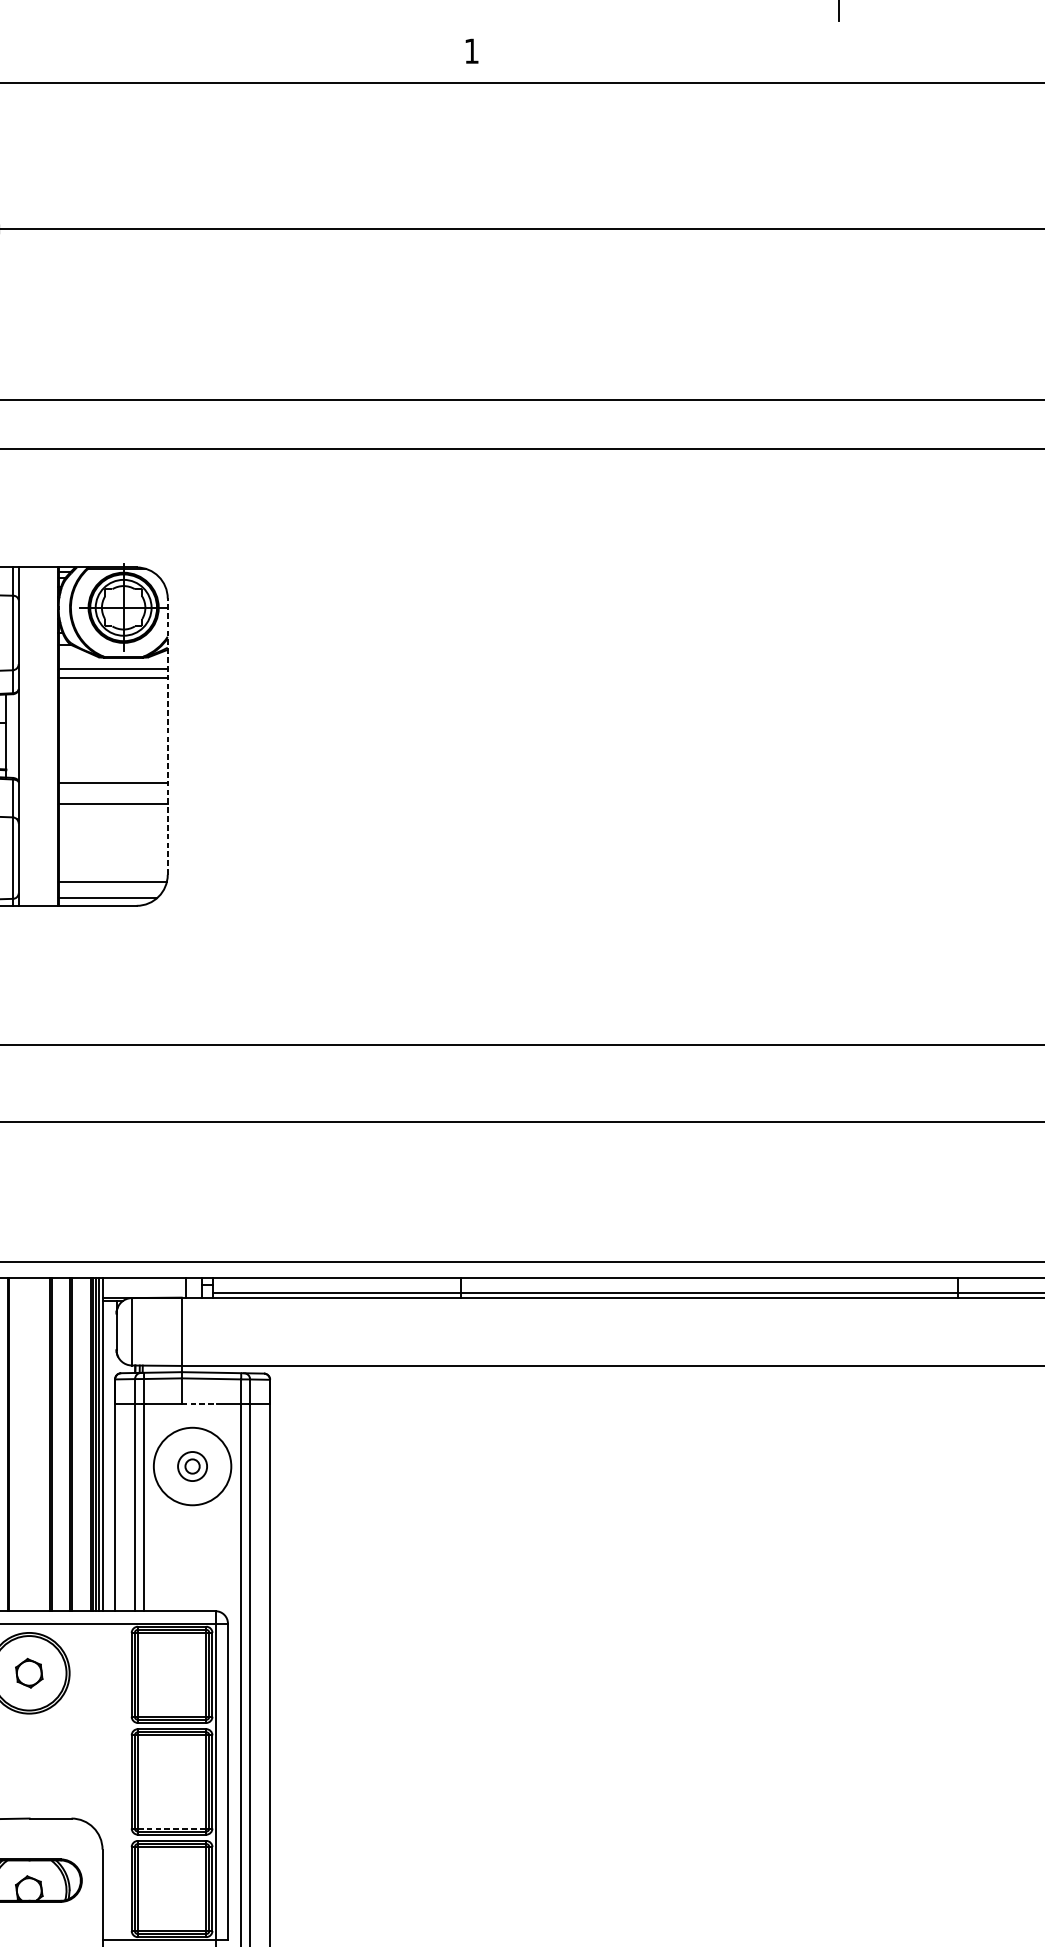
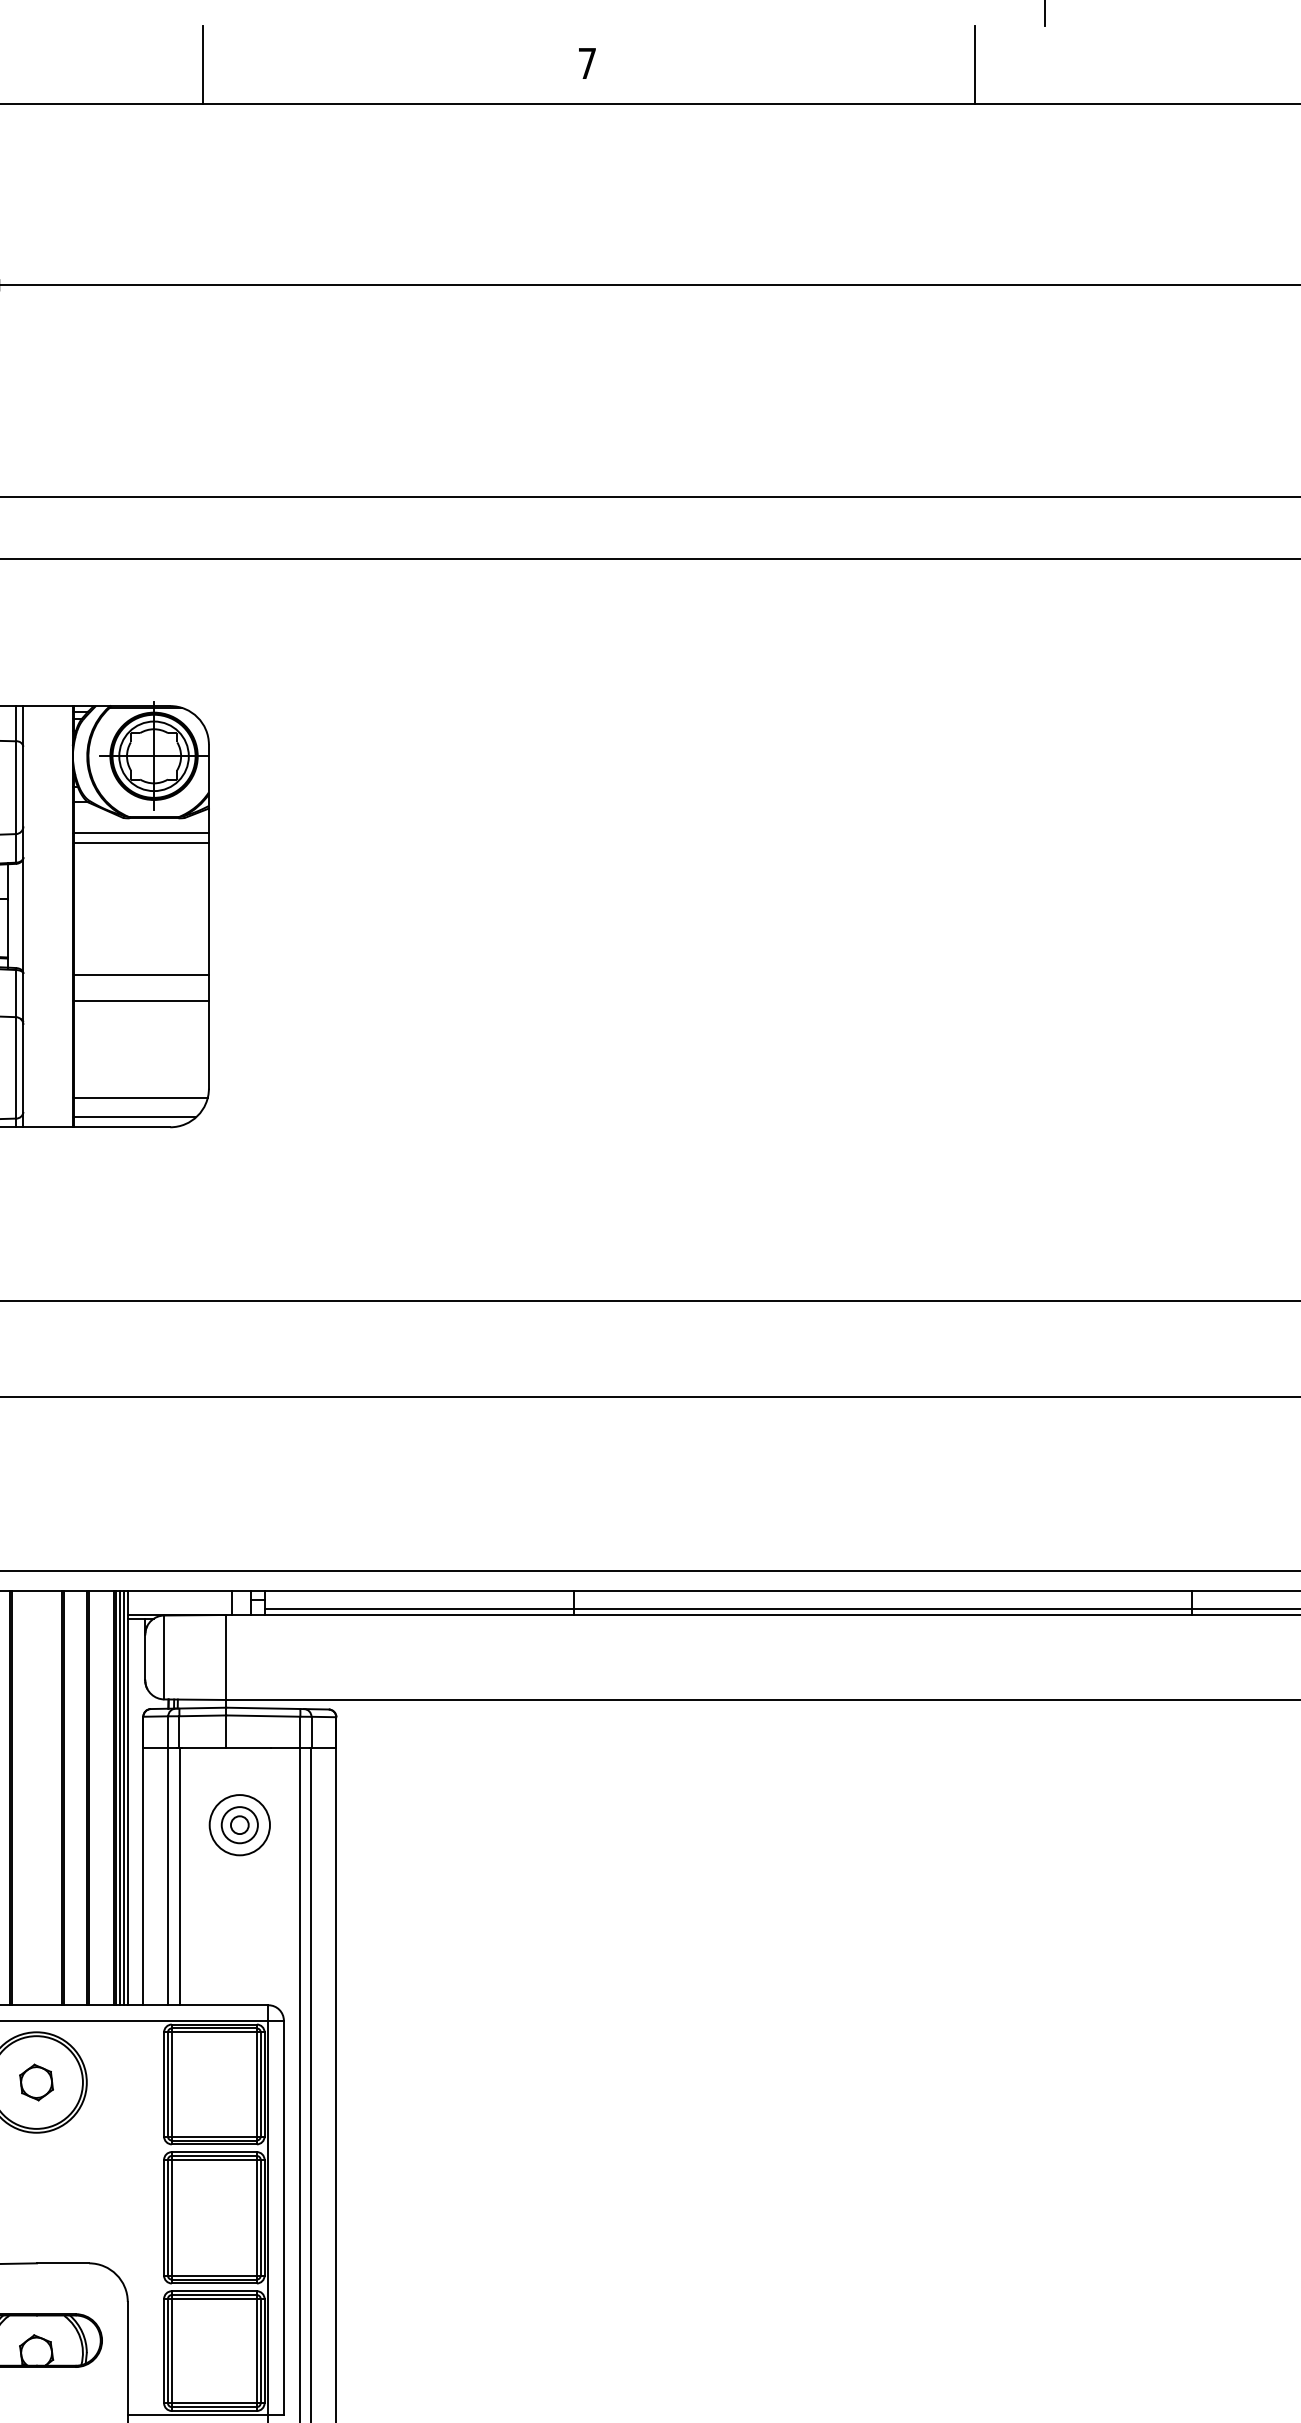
text: (471, 51) -> (587, 63), 1 -> 7
line: (162, 52) -> (202, 64), added
line: (783, 52) -> (975, 64), added
line: (167, 736) -> (208, 916), dashed -> solid
line: (199, 1404) -> (248, 1747), dashed -> solid
circle: (192, 1466) -> (239, 1825), size x0.62
line: (172, 1828) -> (214, 2275), dashed -> solid

